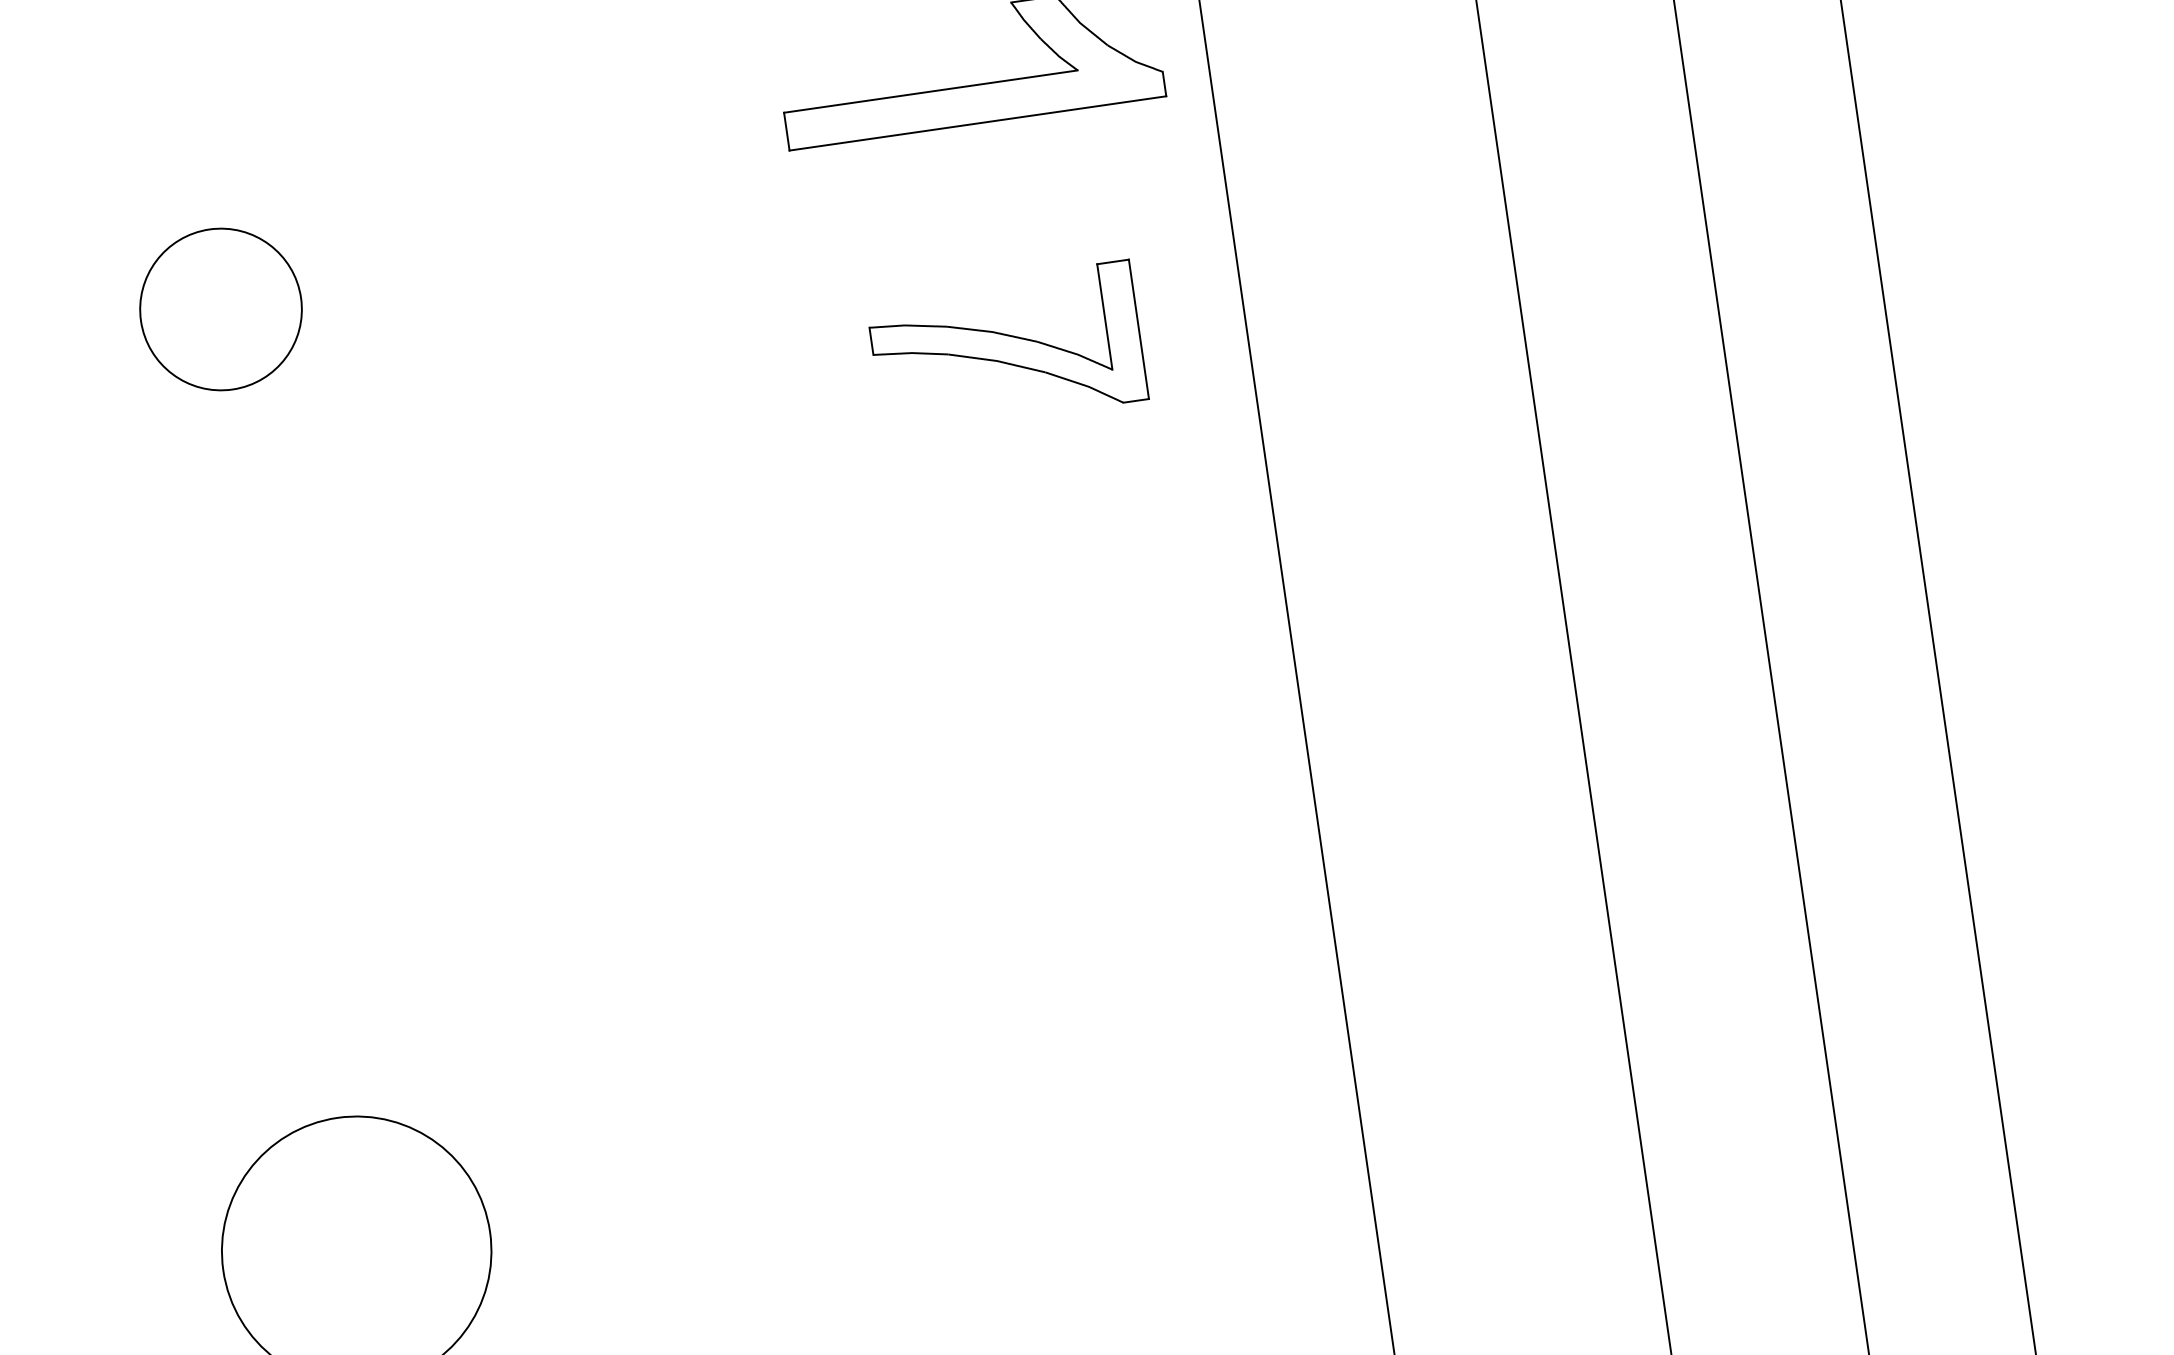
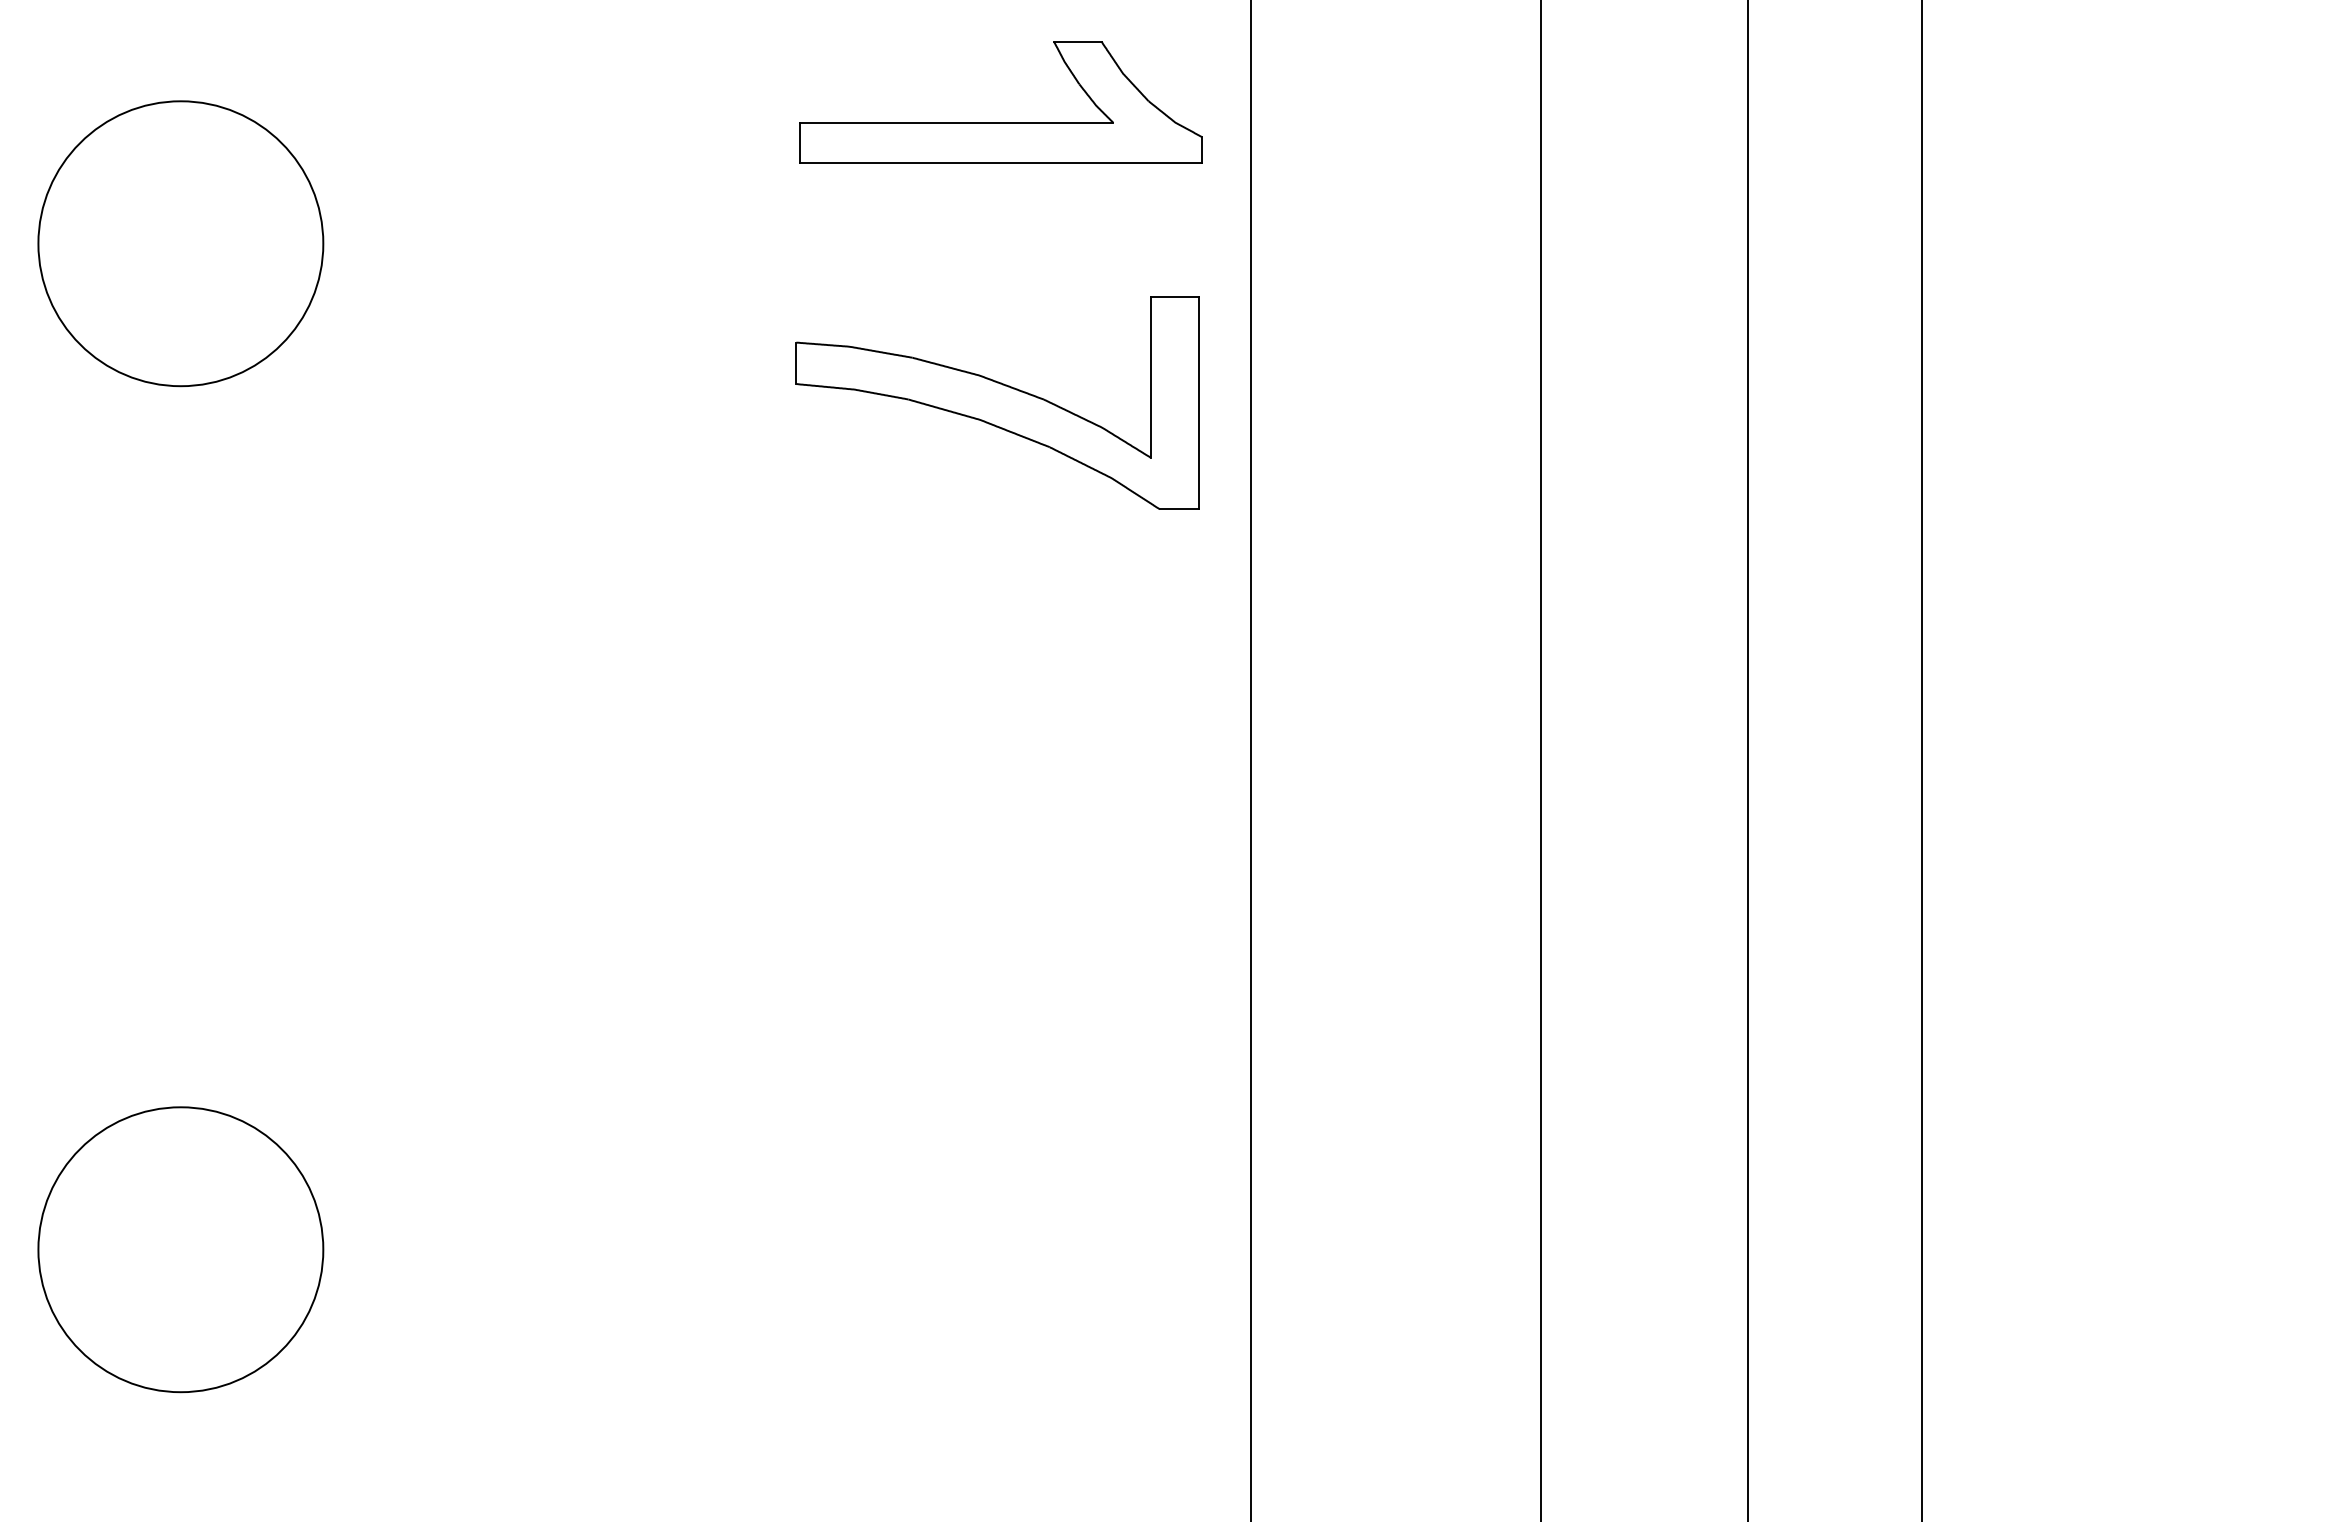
circle: (220, 309) -> (180, 243), size x1.67
part: (1006, 347) -> (997, 402), size x1.43

